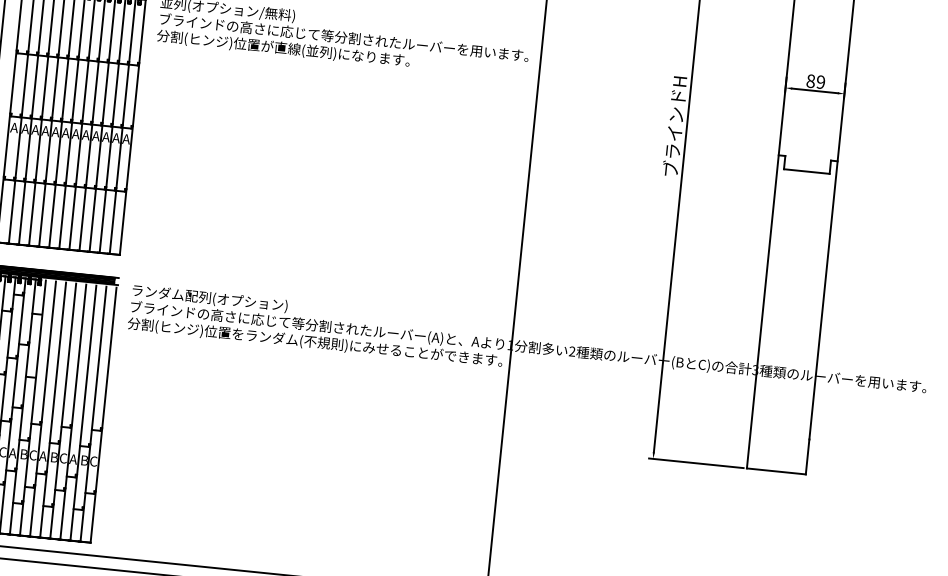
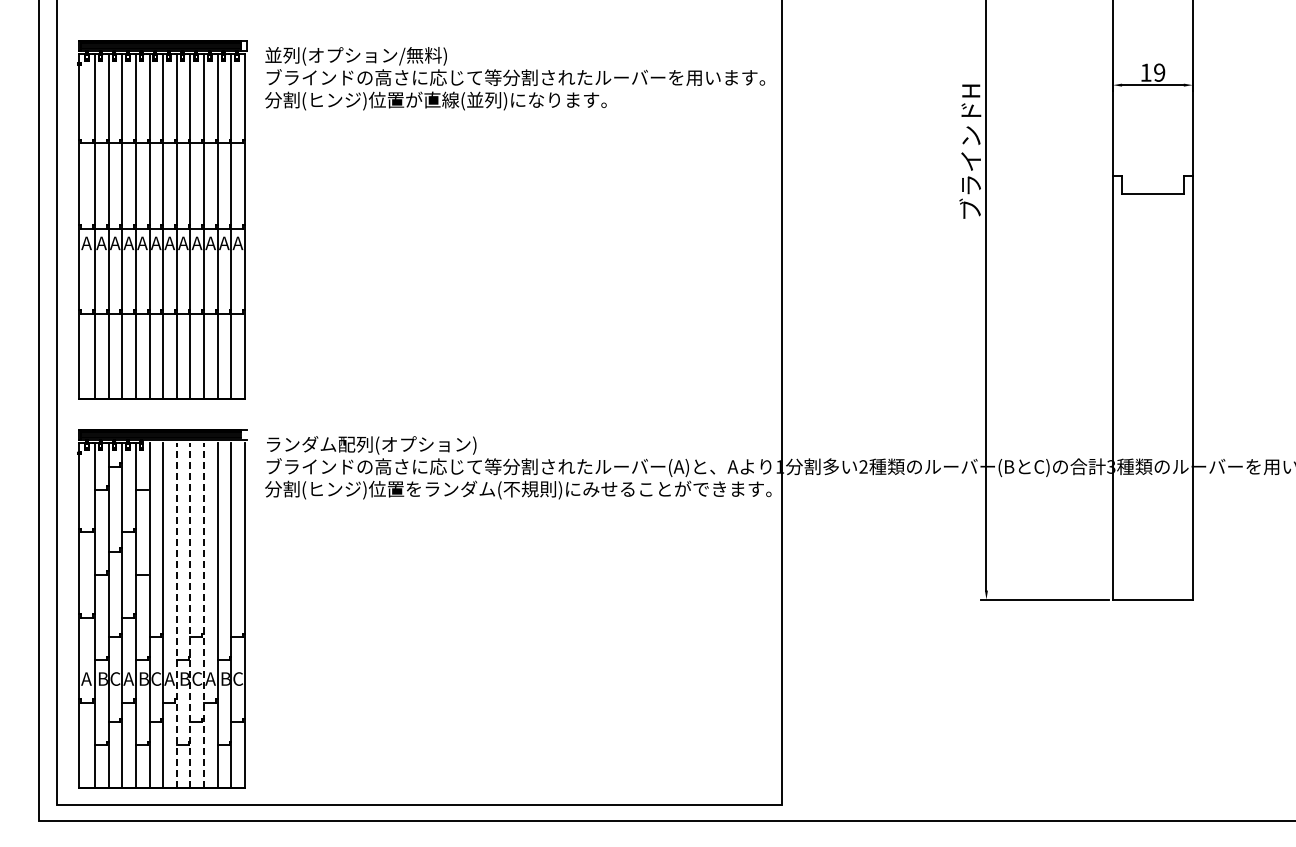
text: (810, 81) -> (1145, 72), 89 -> 19
line: (52, 409) -> (176, 615), solid -> dashed
line: (63, 410) -> (190, 615), solid -> dashed
line: (73, 411) -> (204, 615), solid -> dashed

